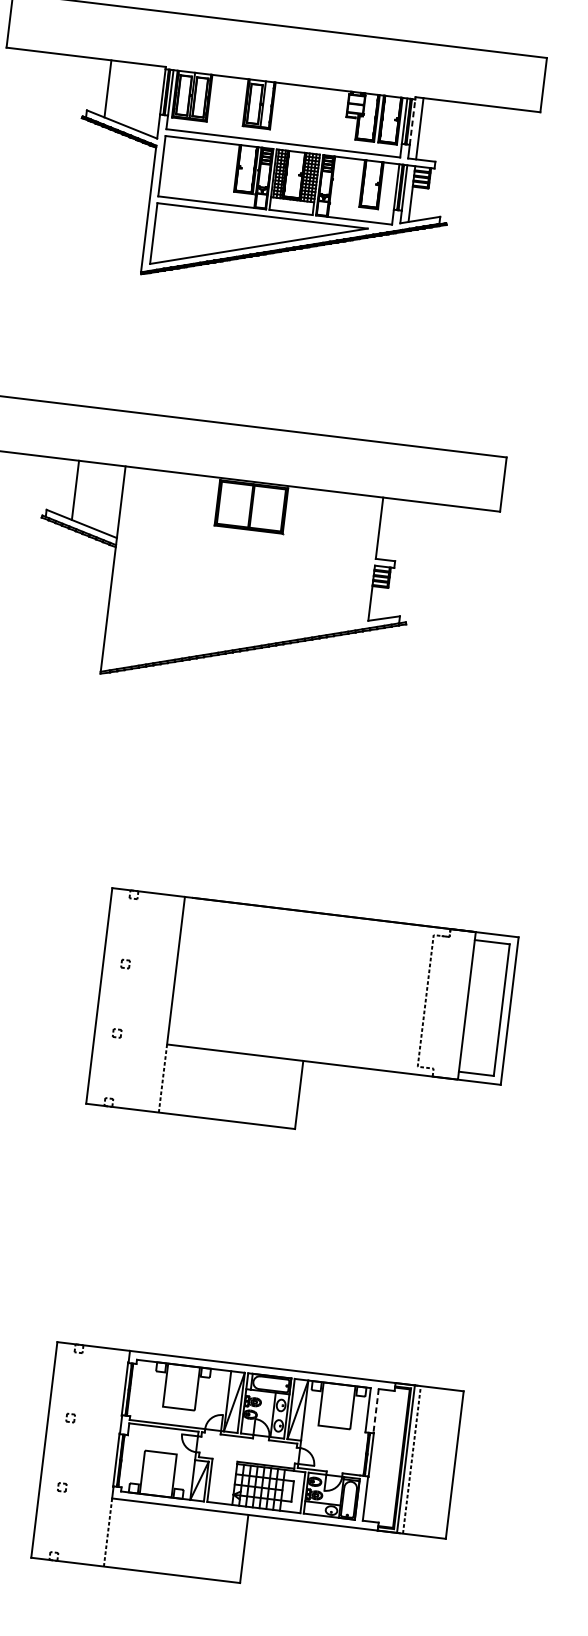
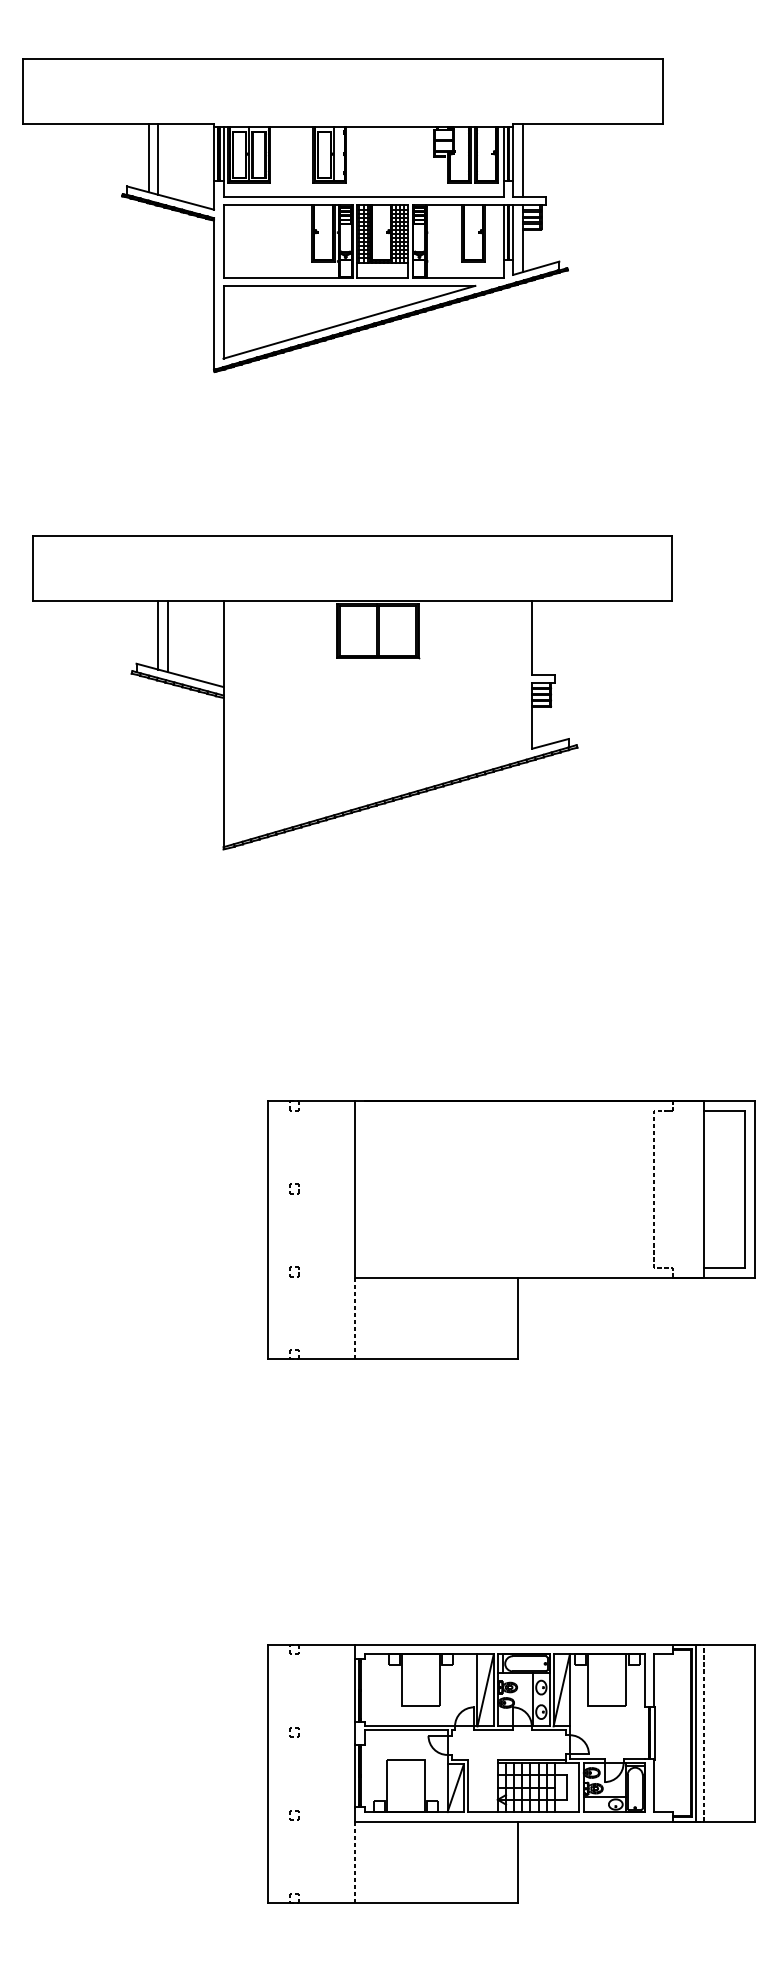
line: (116, 90) -> (158, 158), added
line: (412, 121) -> (513, 153), dashed -> solid
line: (67, 488) -> (158, 635), added
line: (376, 1410) -> (654, 1680), dashed -> solid

